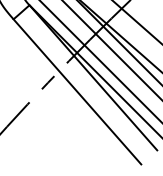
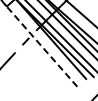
line: (76, 91) -> (41, 46), solid -> dashed

